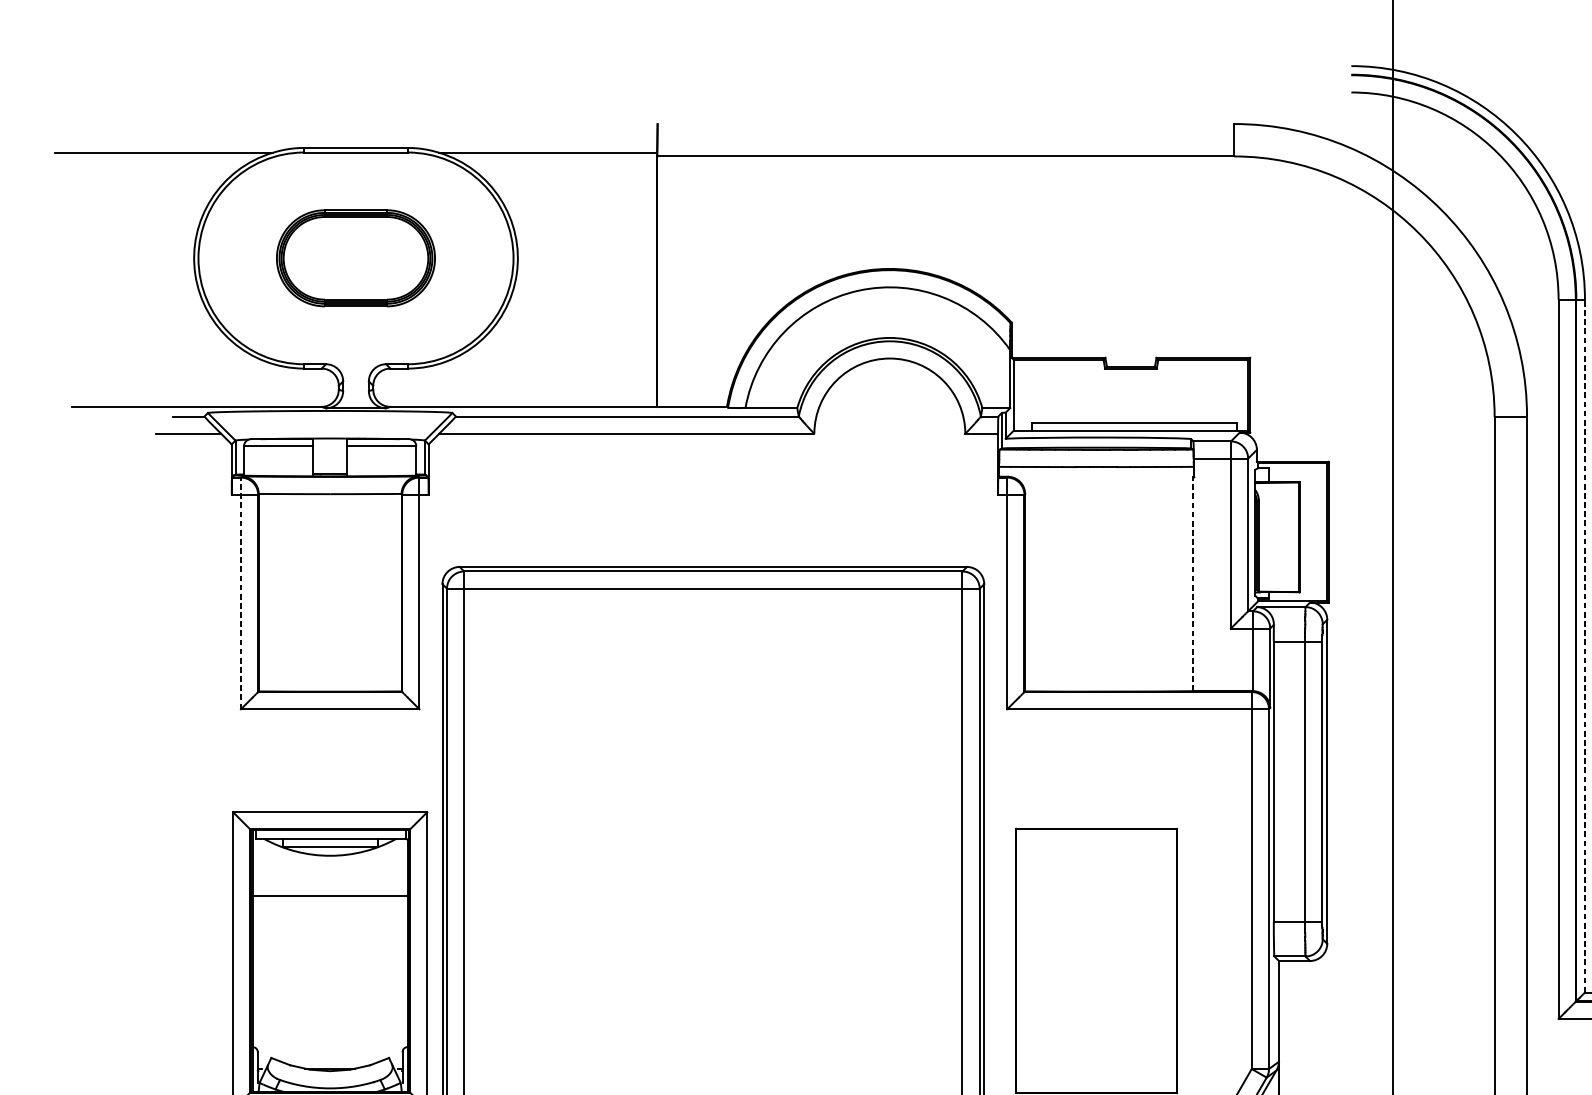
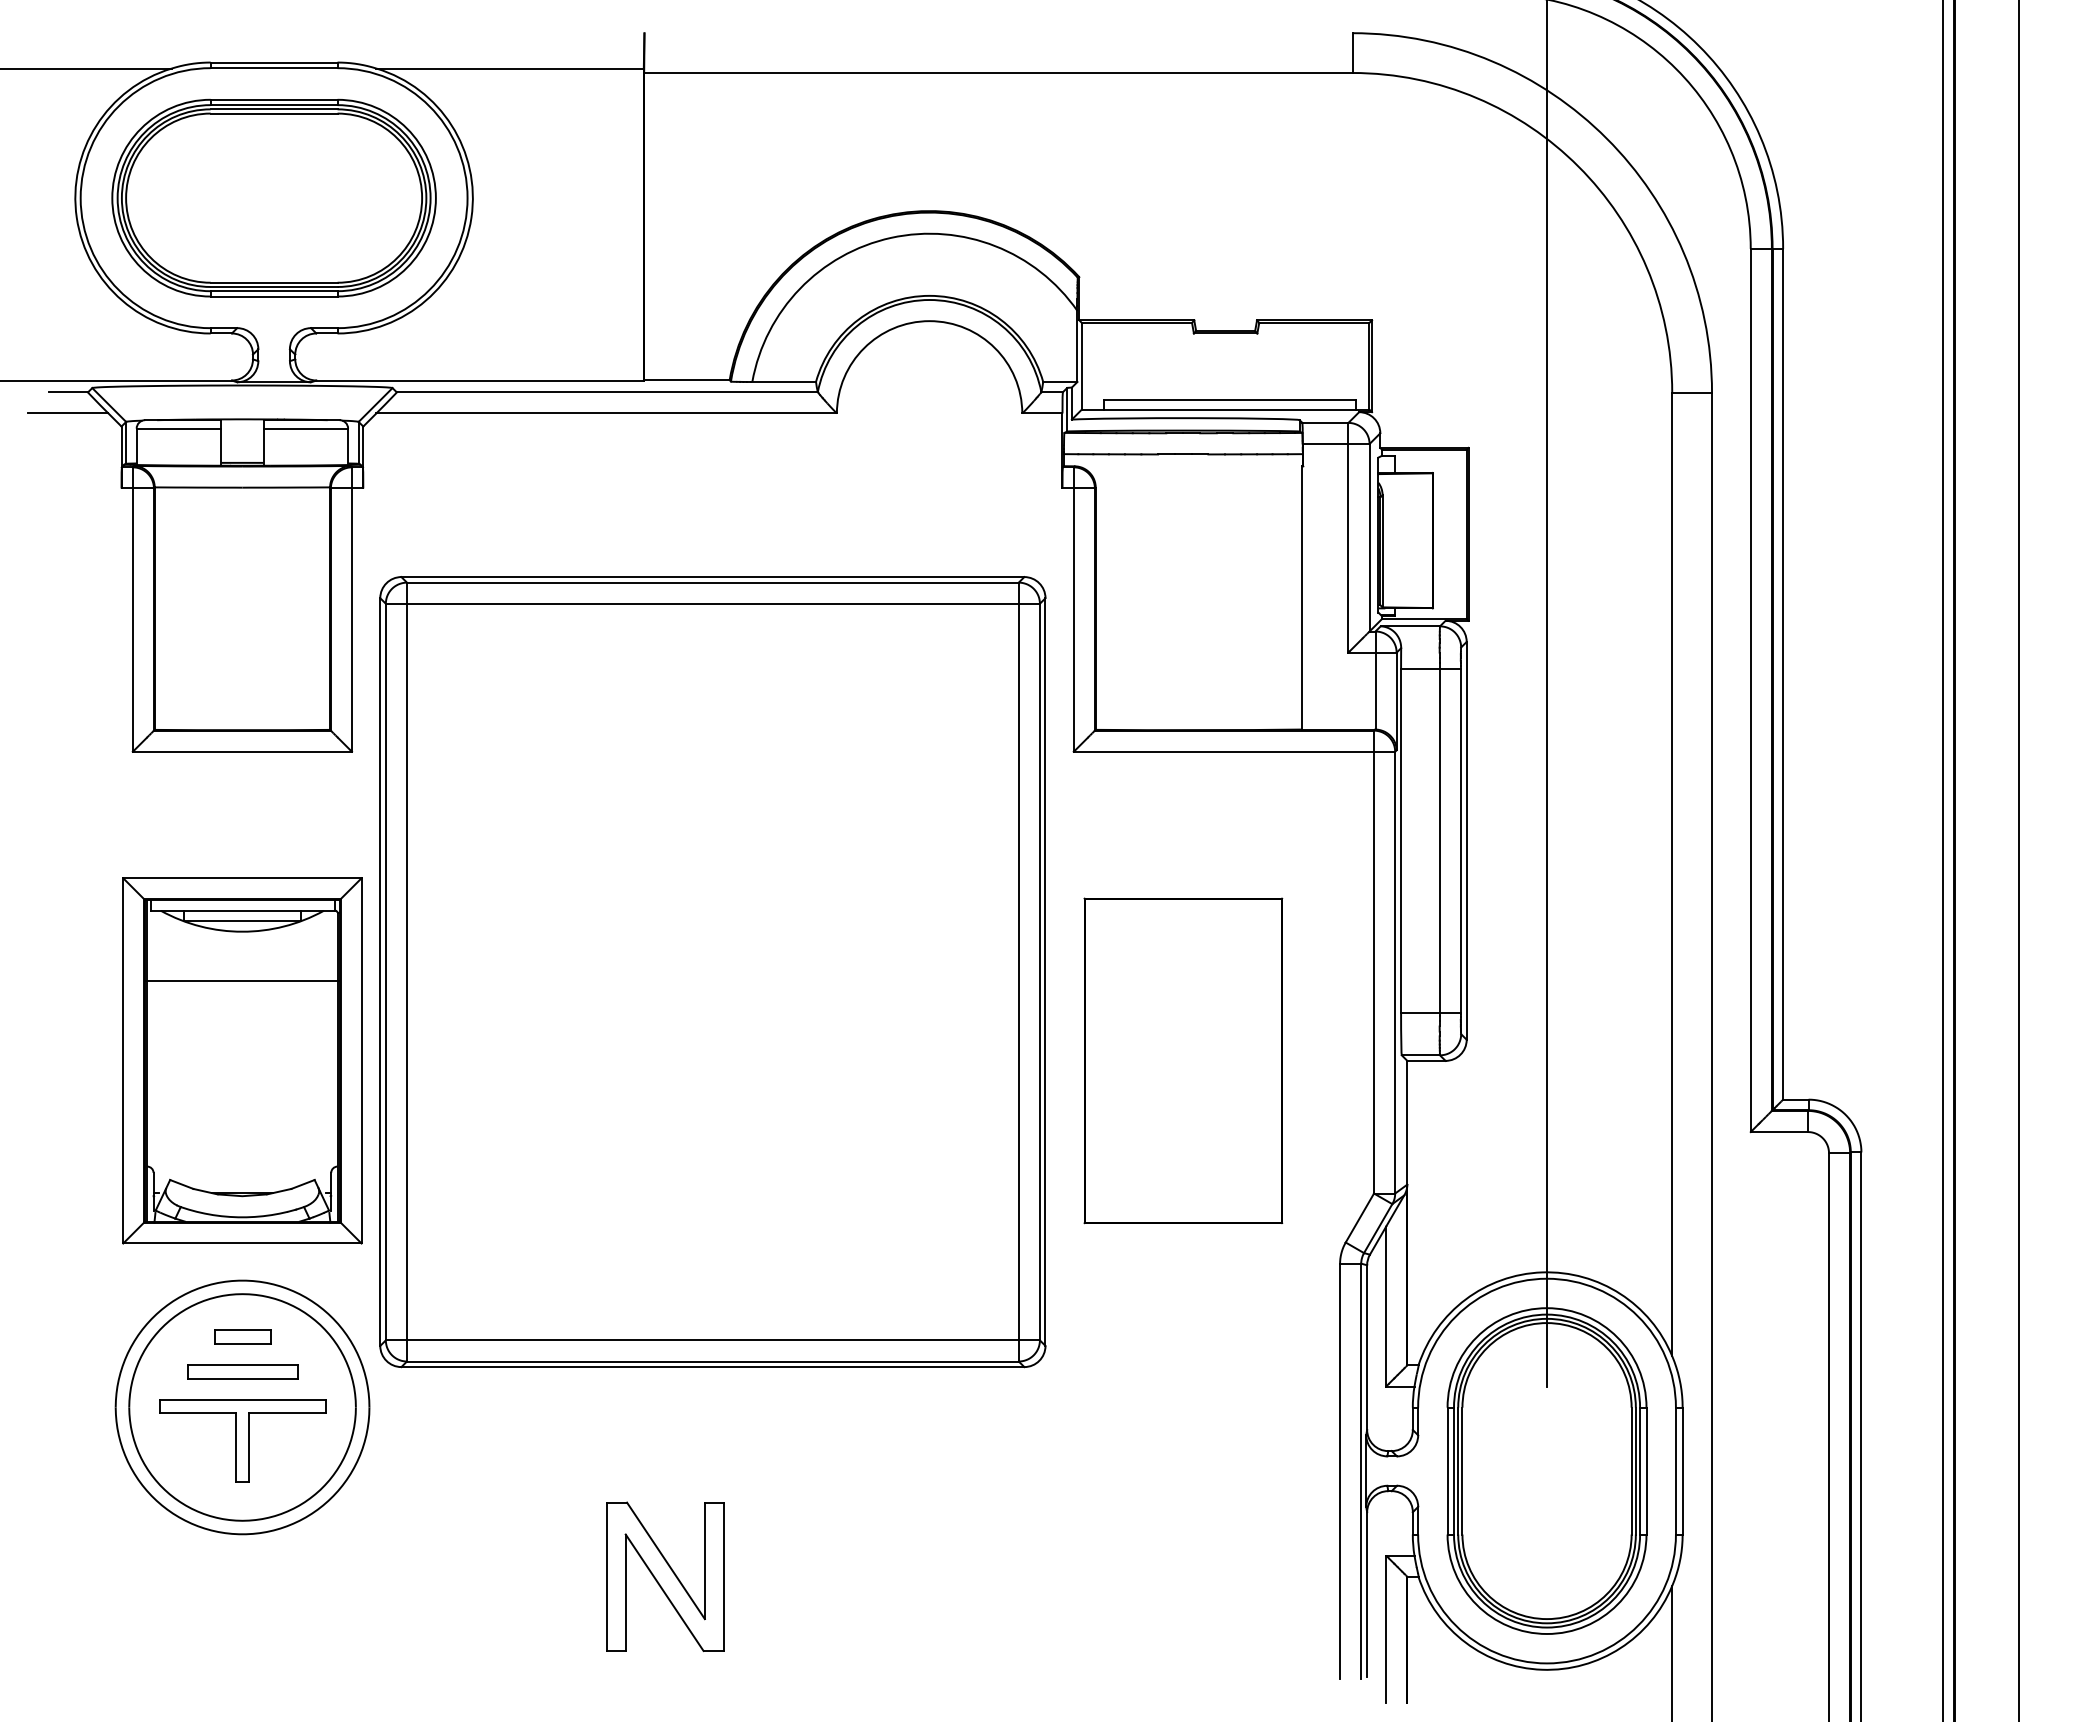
part: (355, 257) -> (273, 197), size x1.67
line: (1192, 583) -> (1301, 597), dashed -> solid
line: (240, 593) -> (132, 609), dashed -> solid
line: (1585, 645) -> (1783, 673), dashed -> solid

